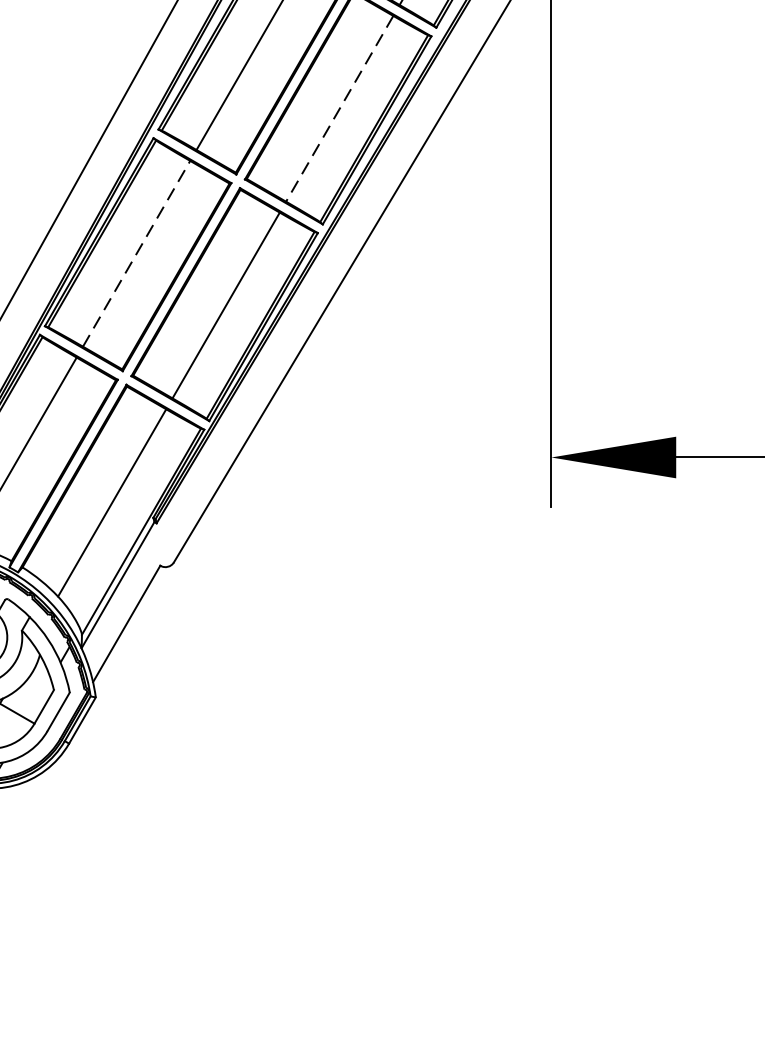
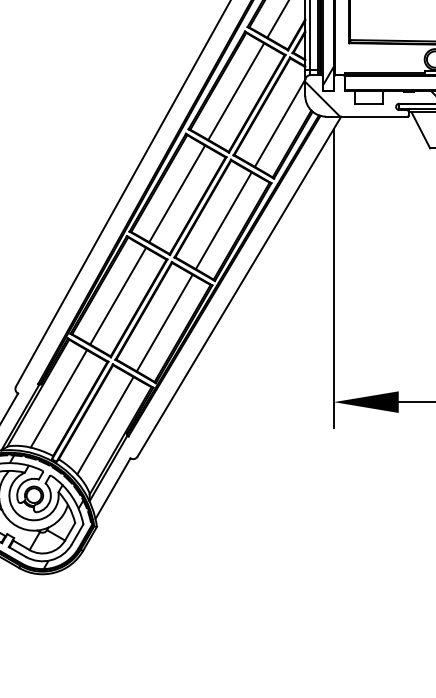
line: (339, 108) -> (223, 220), dashed -> solid
line: (137, 254) -> (118, 296), dashed -> solid

